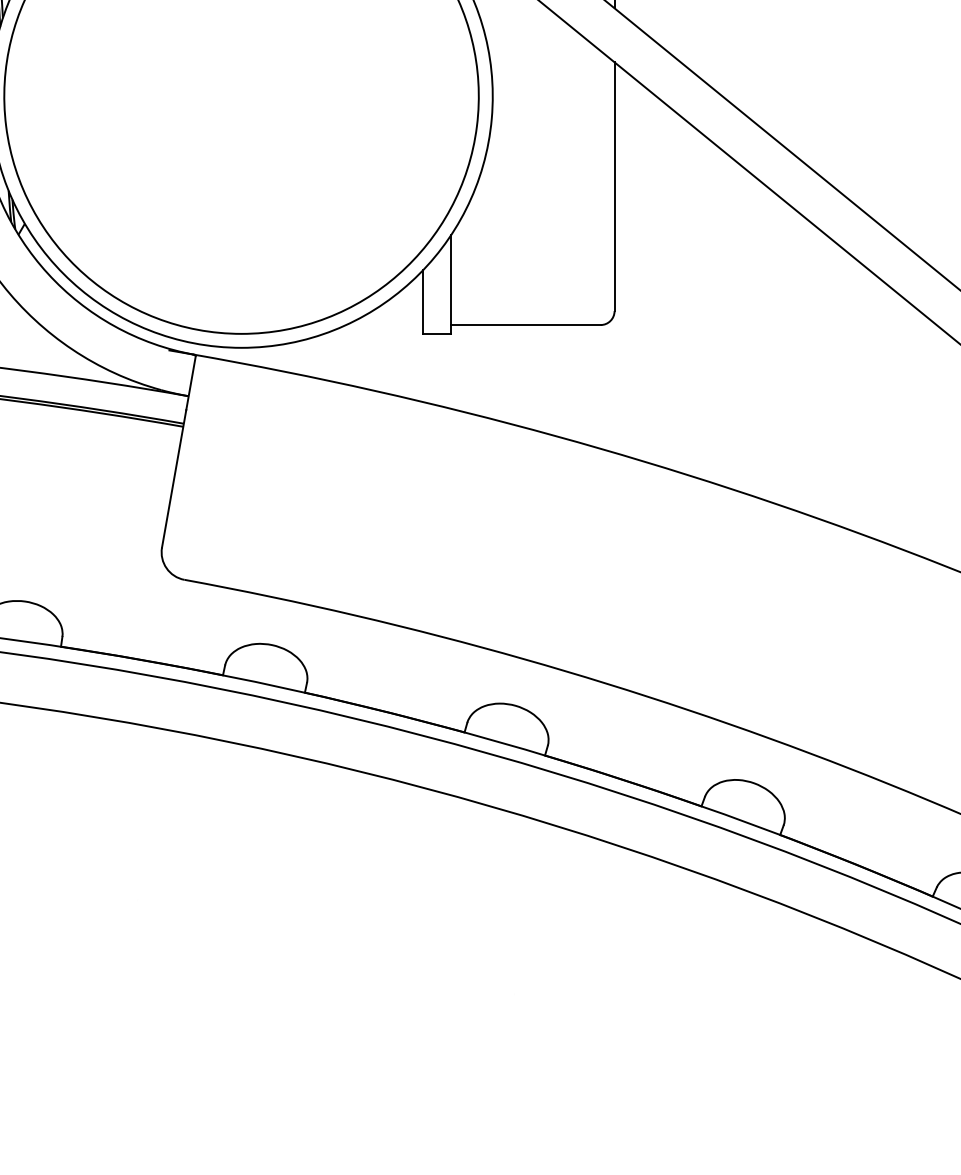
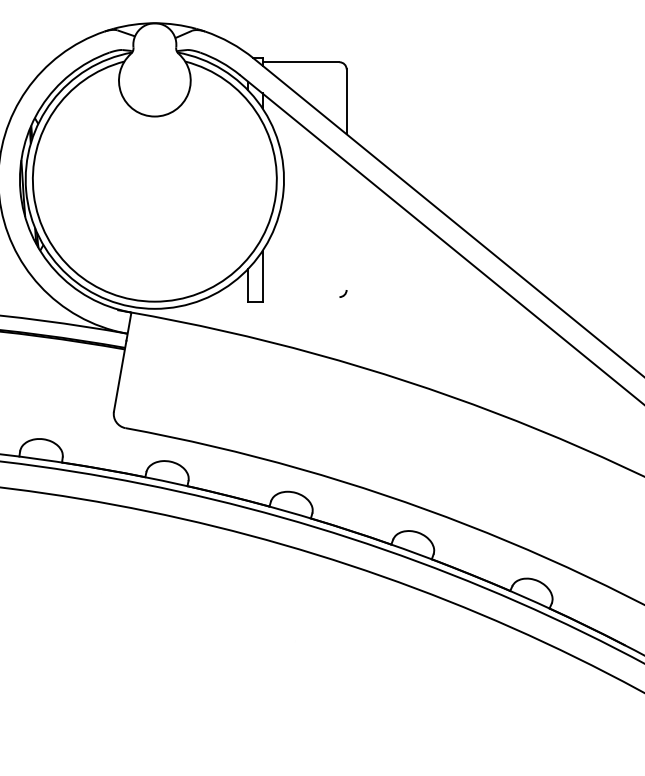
line: (614, 185) -> (346, 225), removed
line: (524, 325) -> (300, 297), removed

